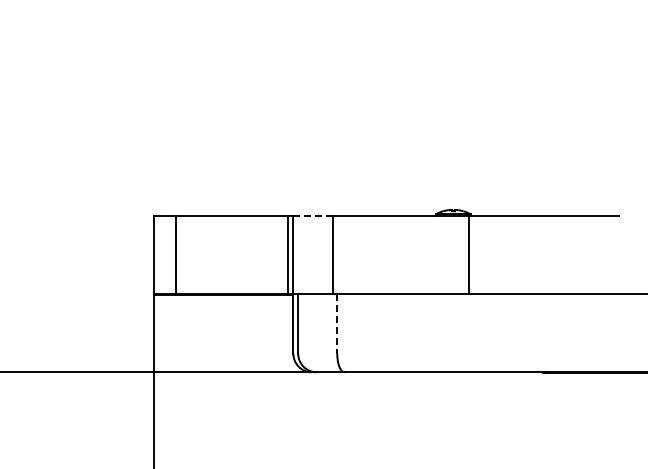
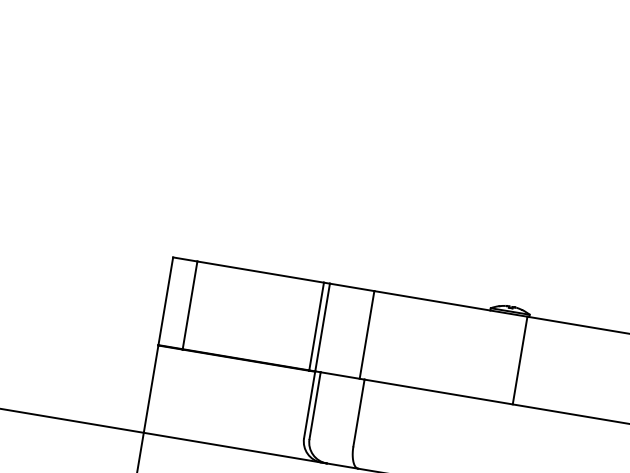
line: (313, 216) -> (352, 287), dashed -> solid
line: (337, 324) -> (359, 413), dashed -> solid

